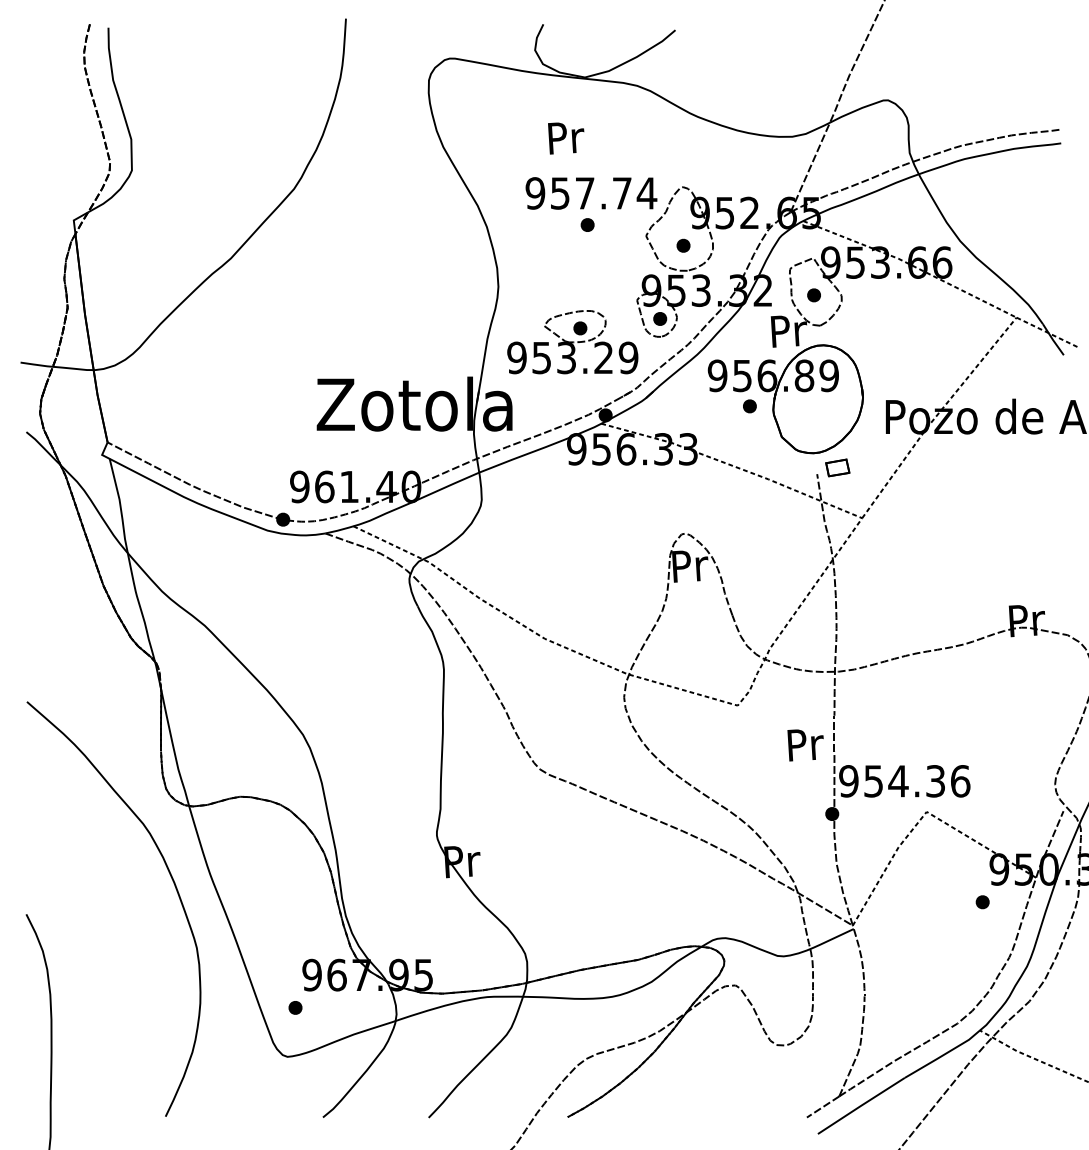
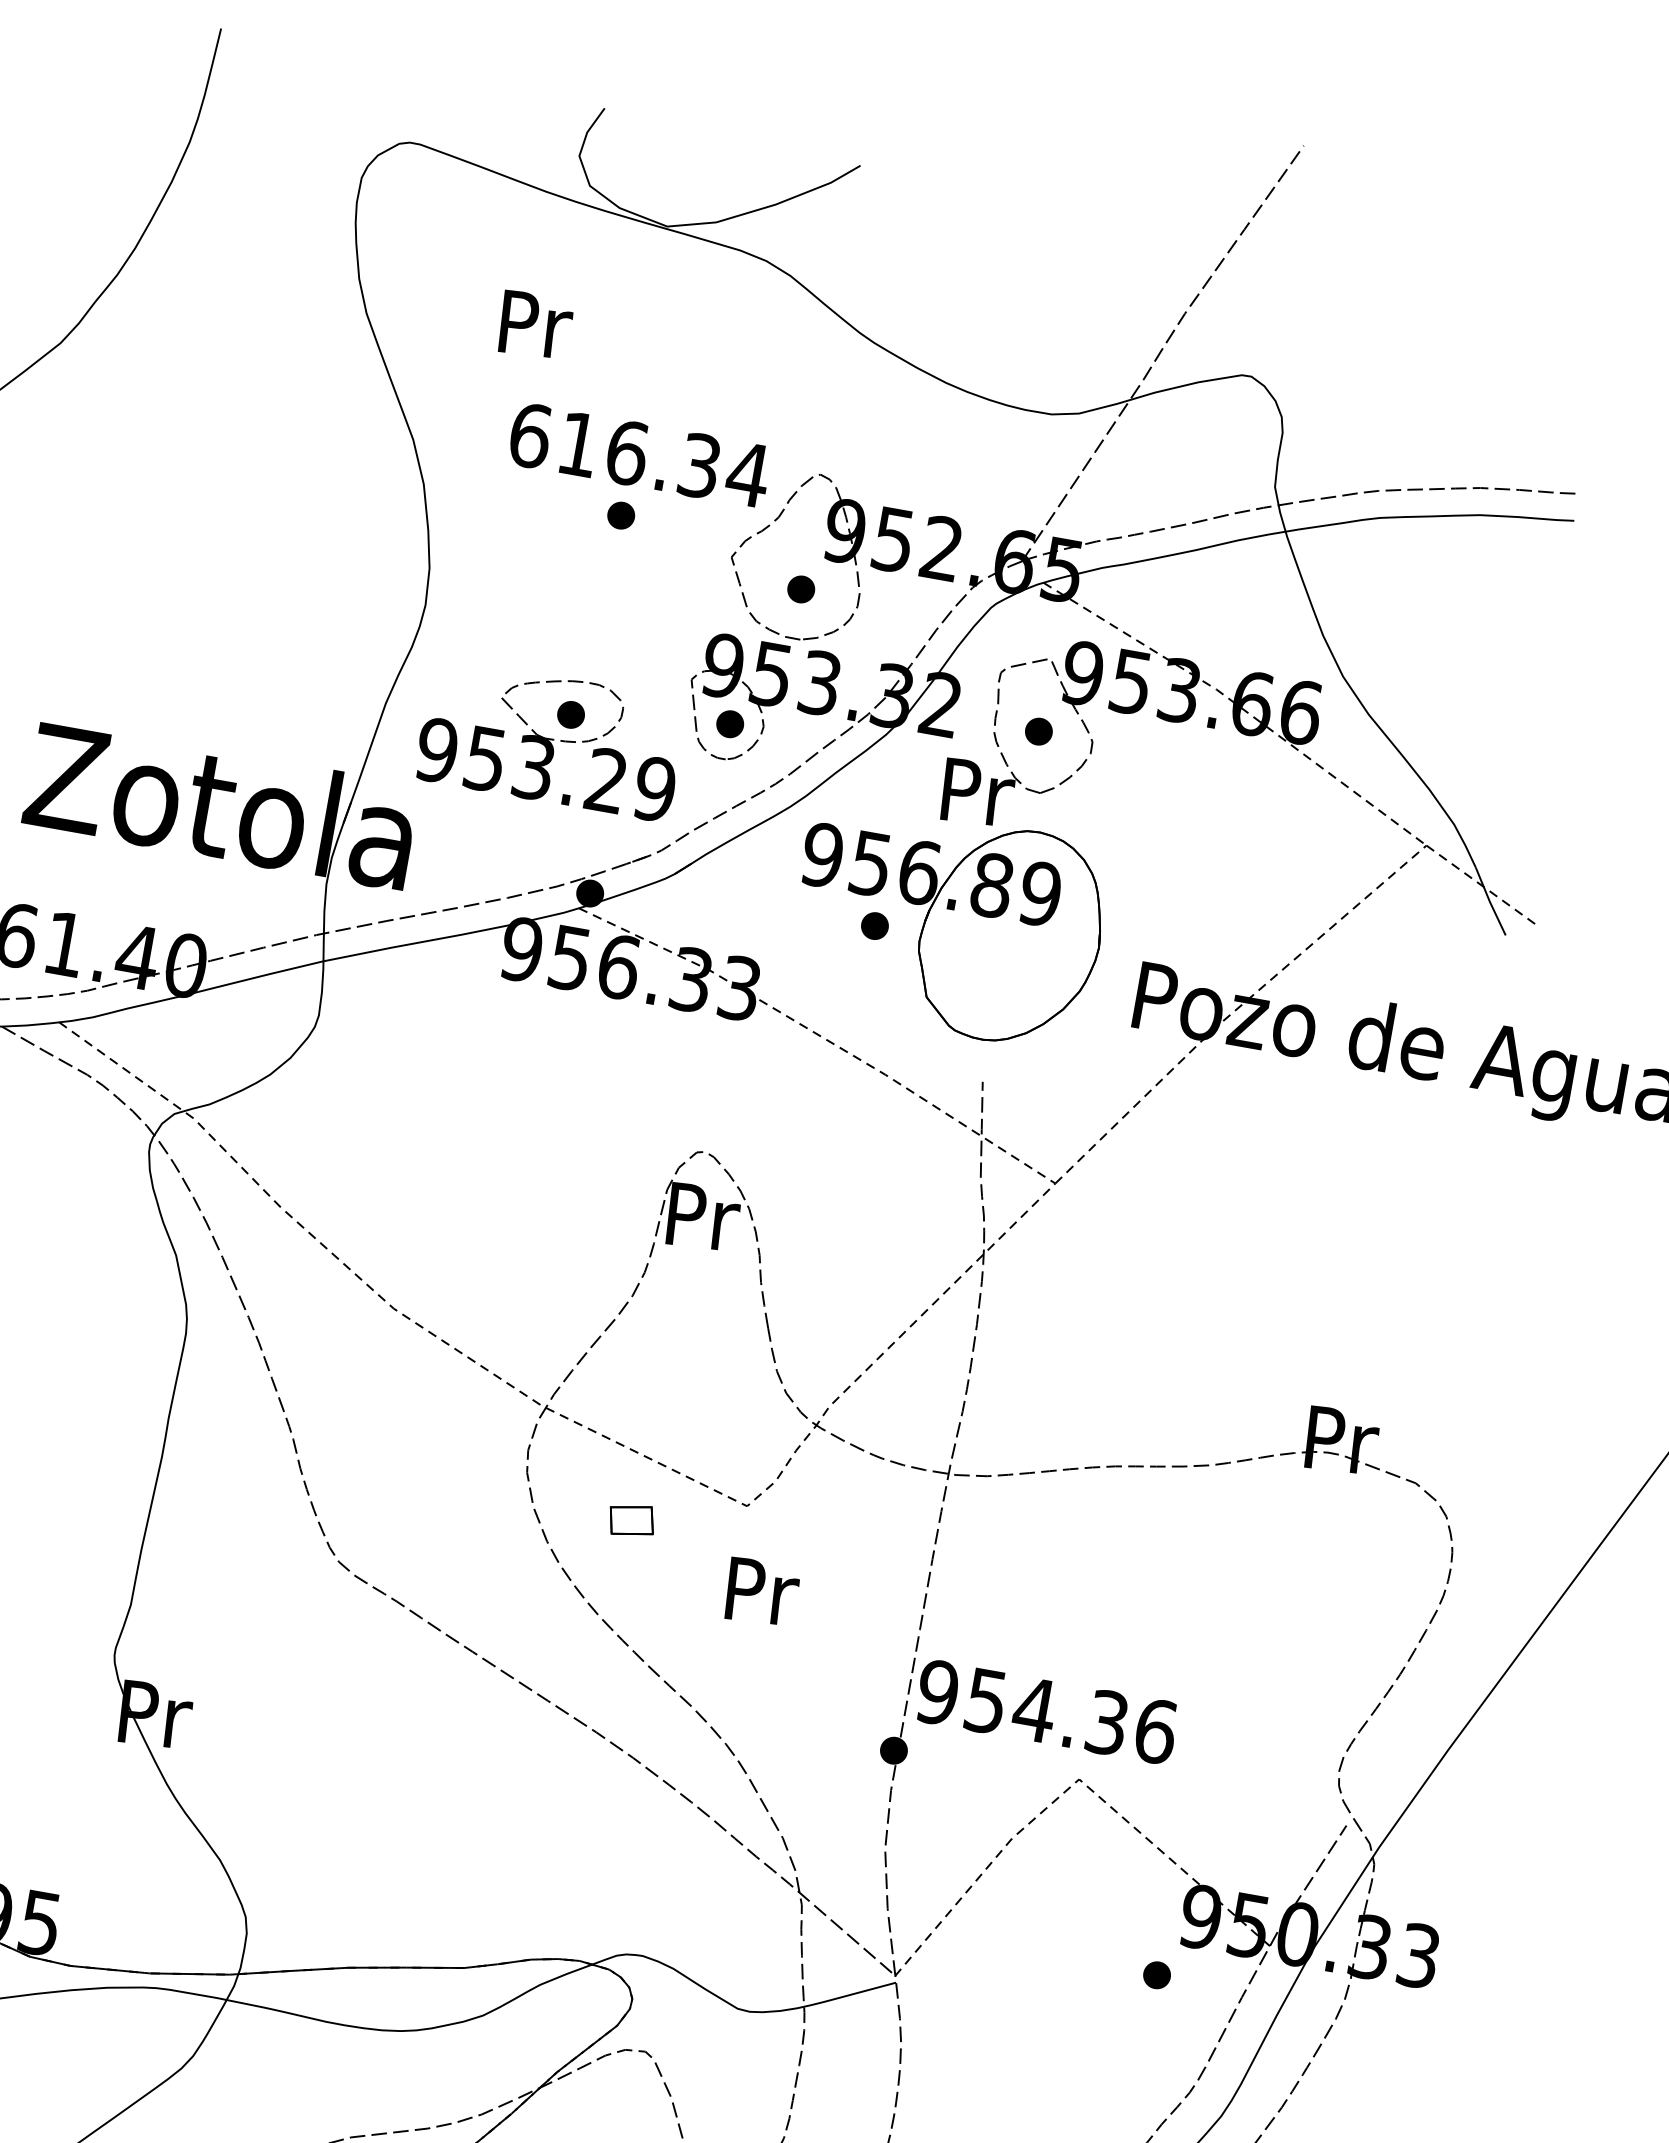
text: (566, 138) -> (535, 326), moved
text: (578, 193) -> (614, 450), 957.74 -> 616.34
part: (837, 467) -> (631, 1519), moved
text: (805, 745) -> (761, 1593), moved

